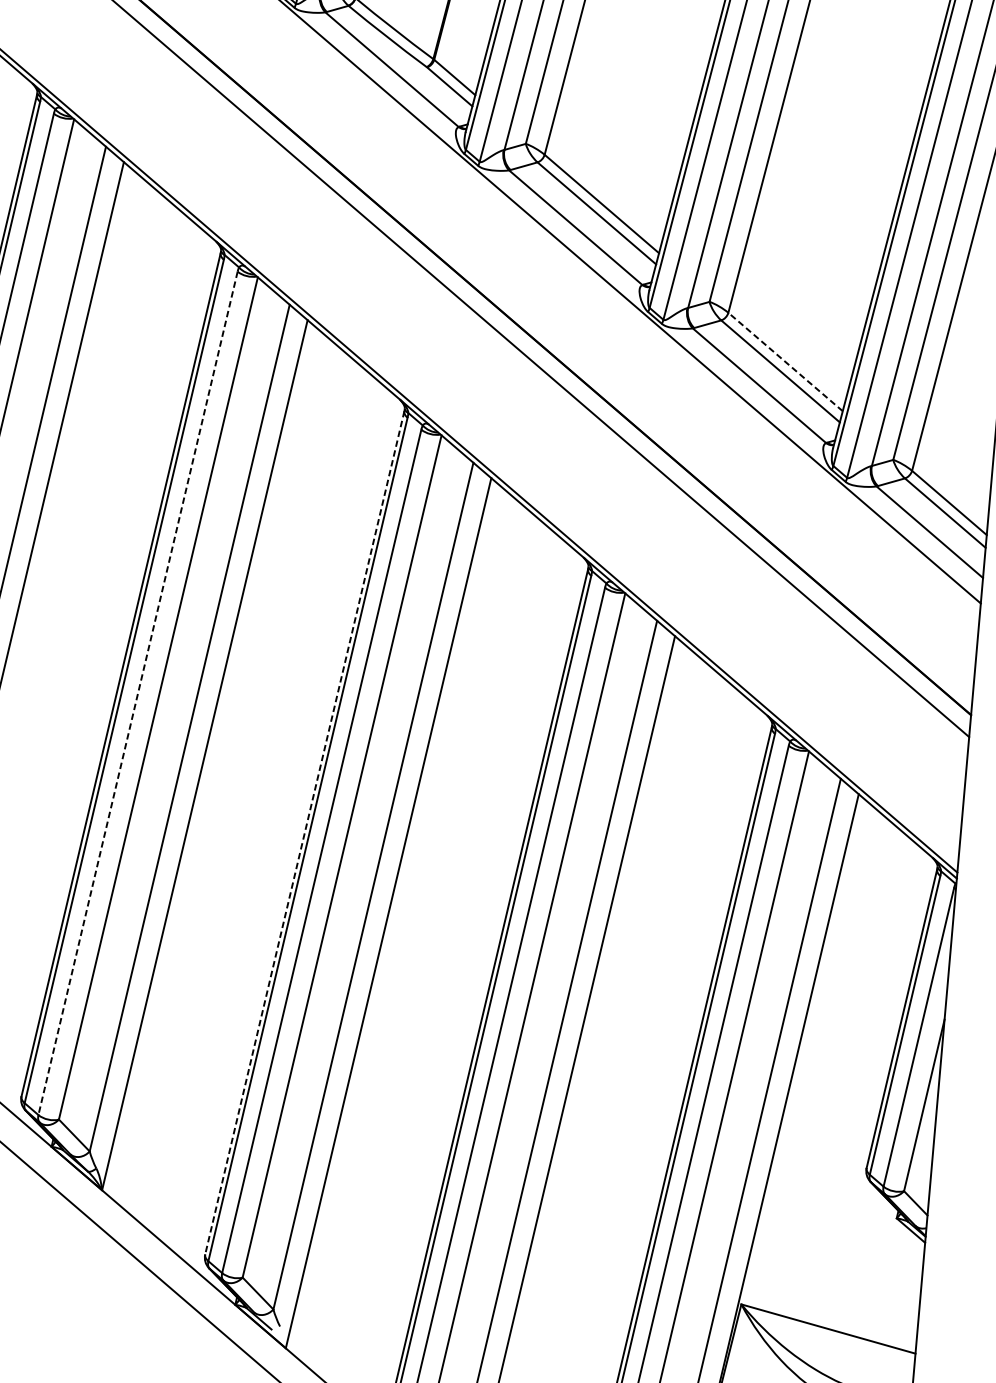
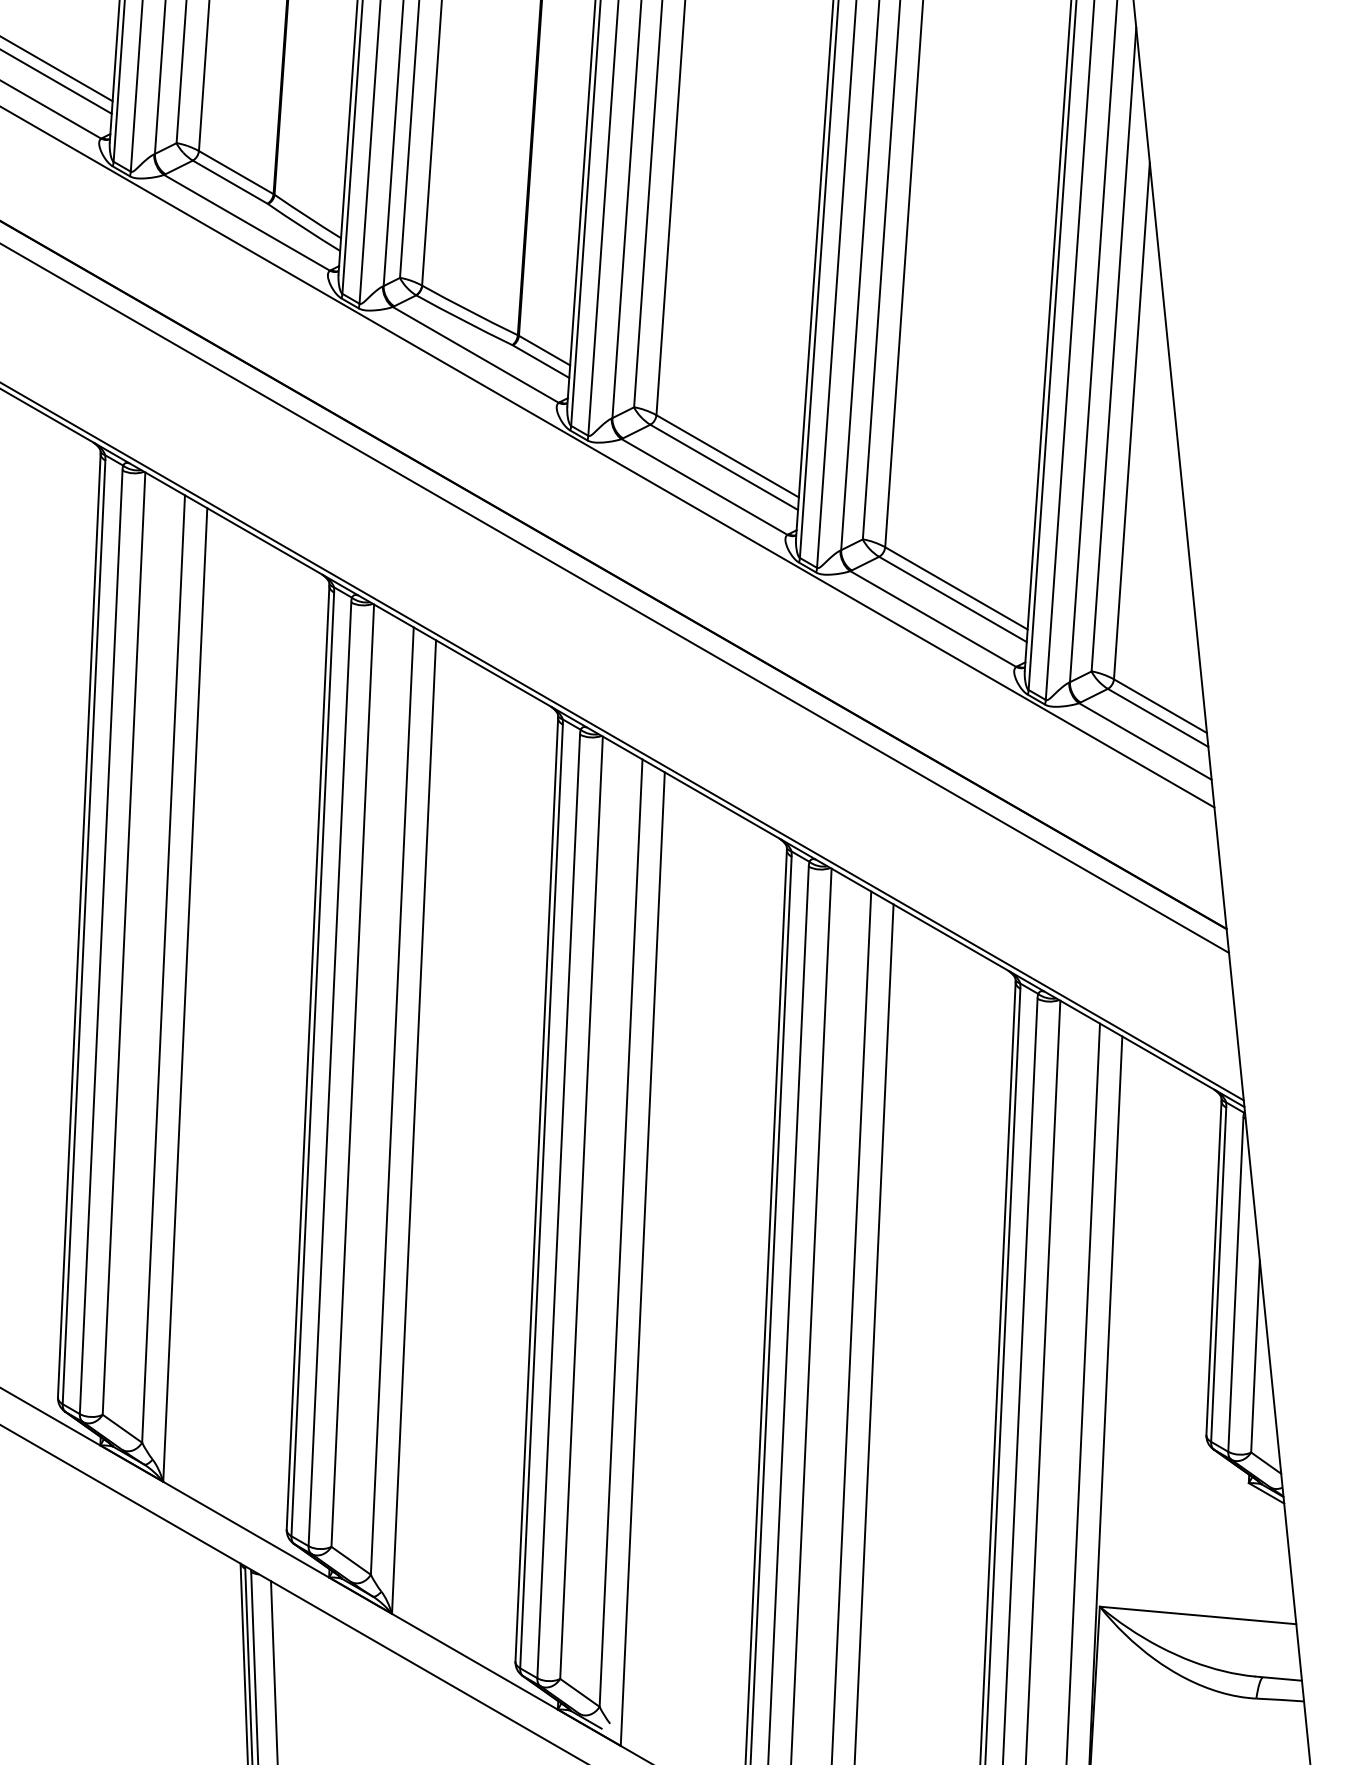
line: (785, 362) -> (956, 588), dashed -> solid
line: (137, 693) -> (329, 1074), dashed -> solid
line: (304, 833) -> (536, 1190), dashed -> solid

